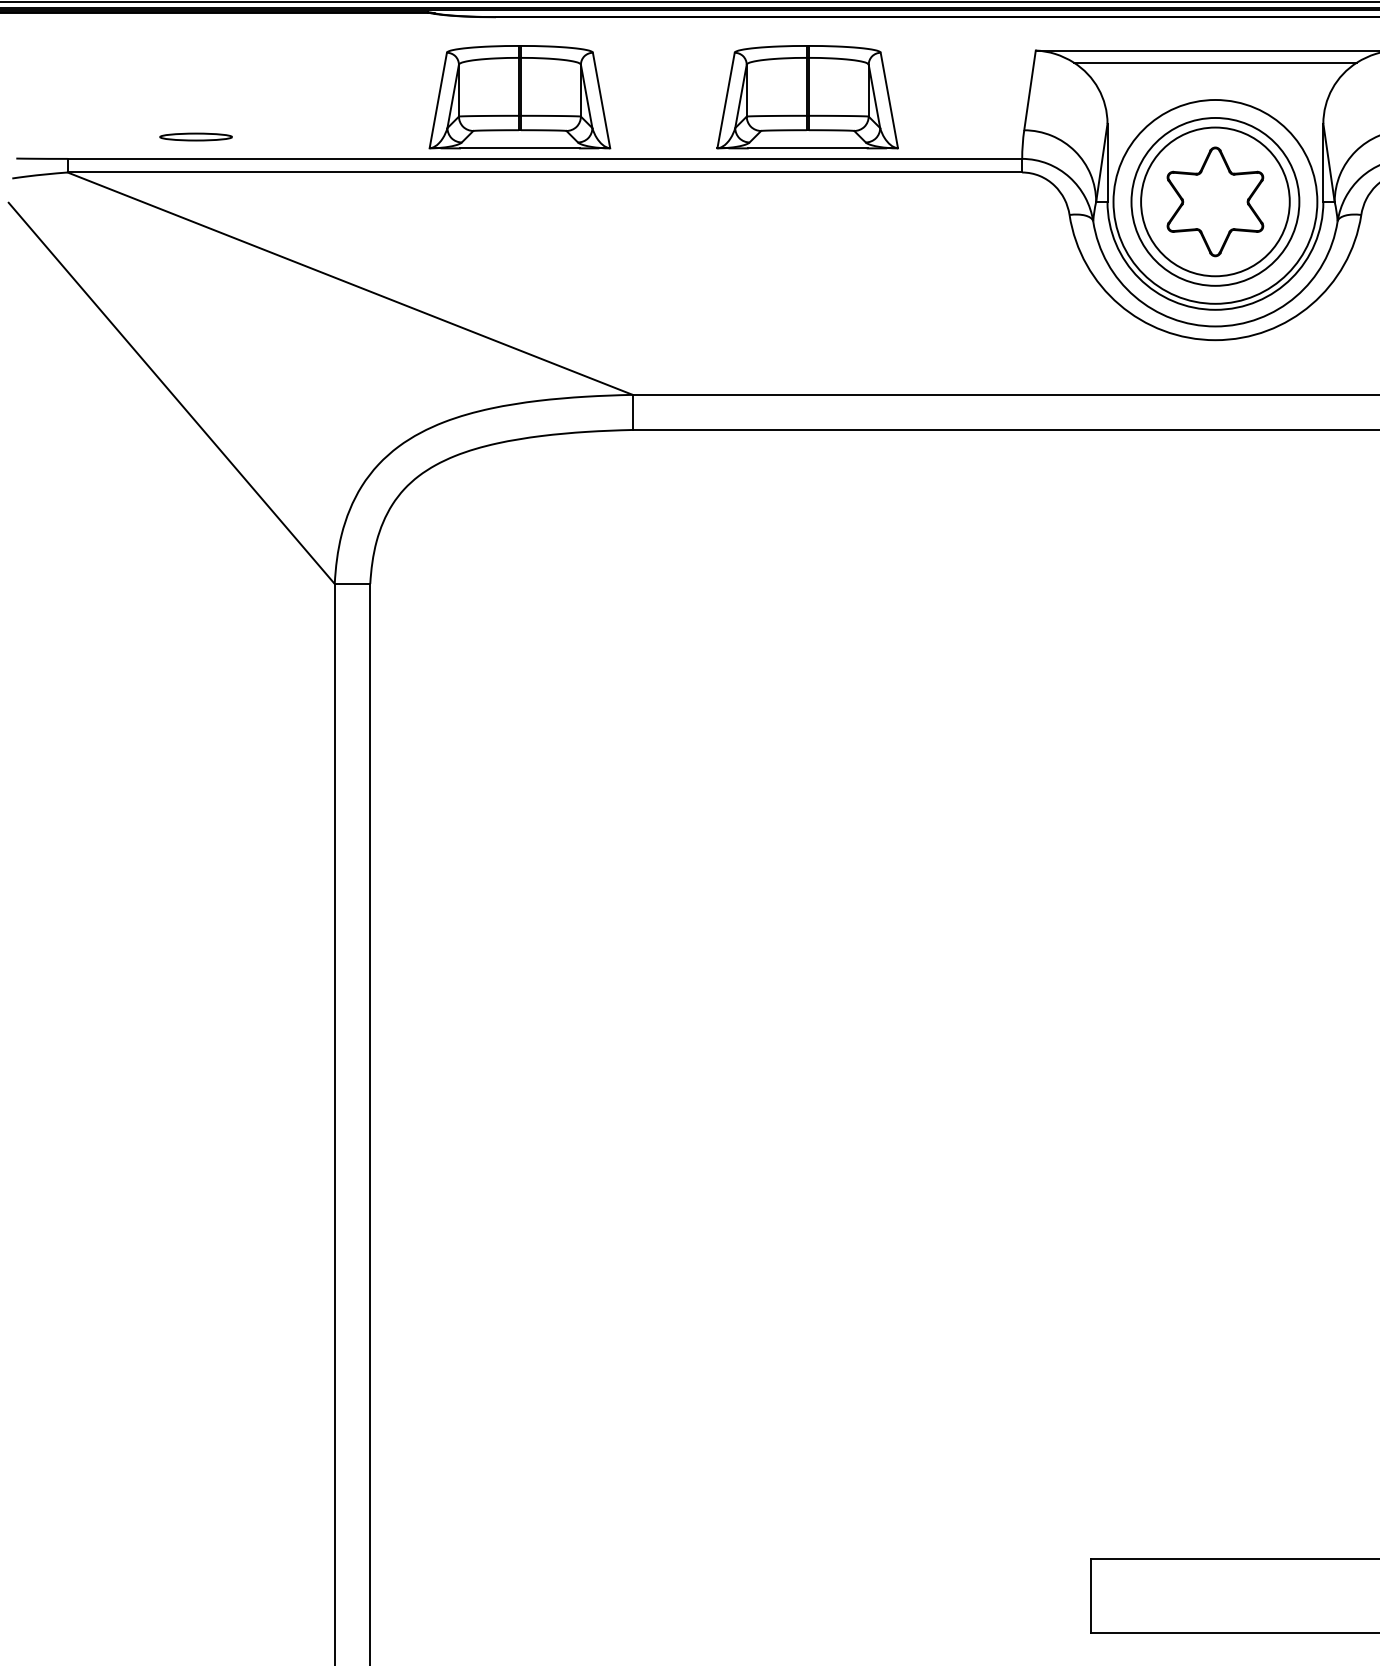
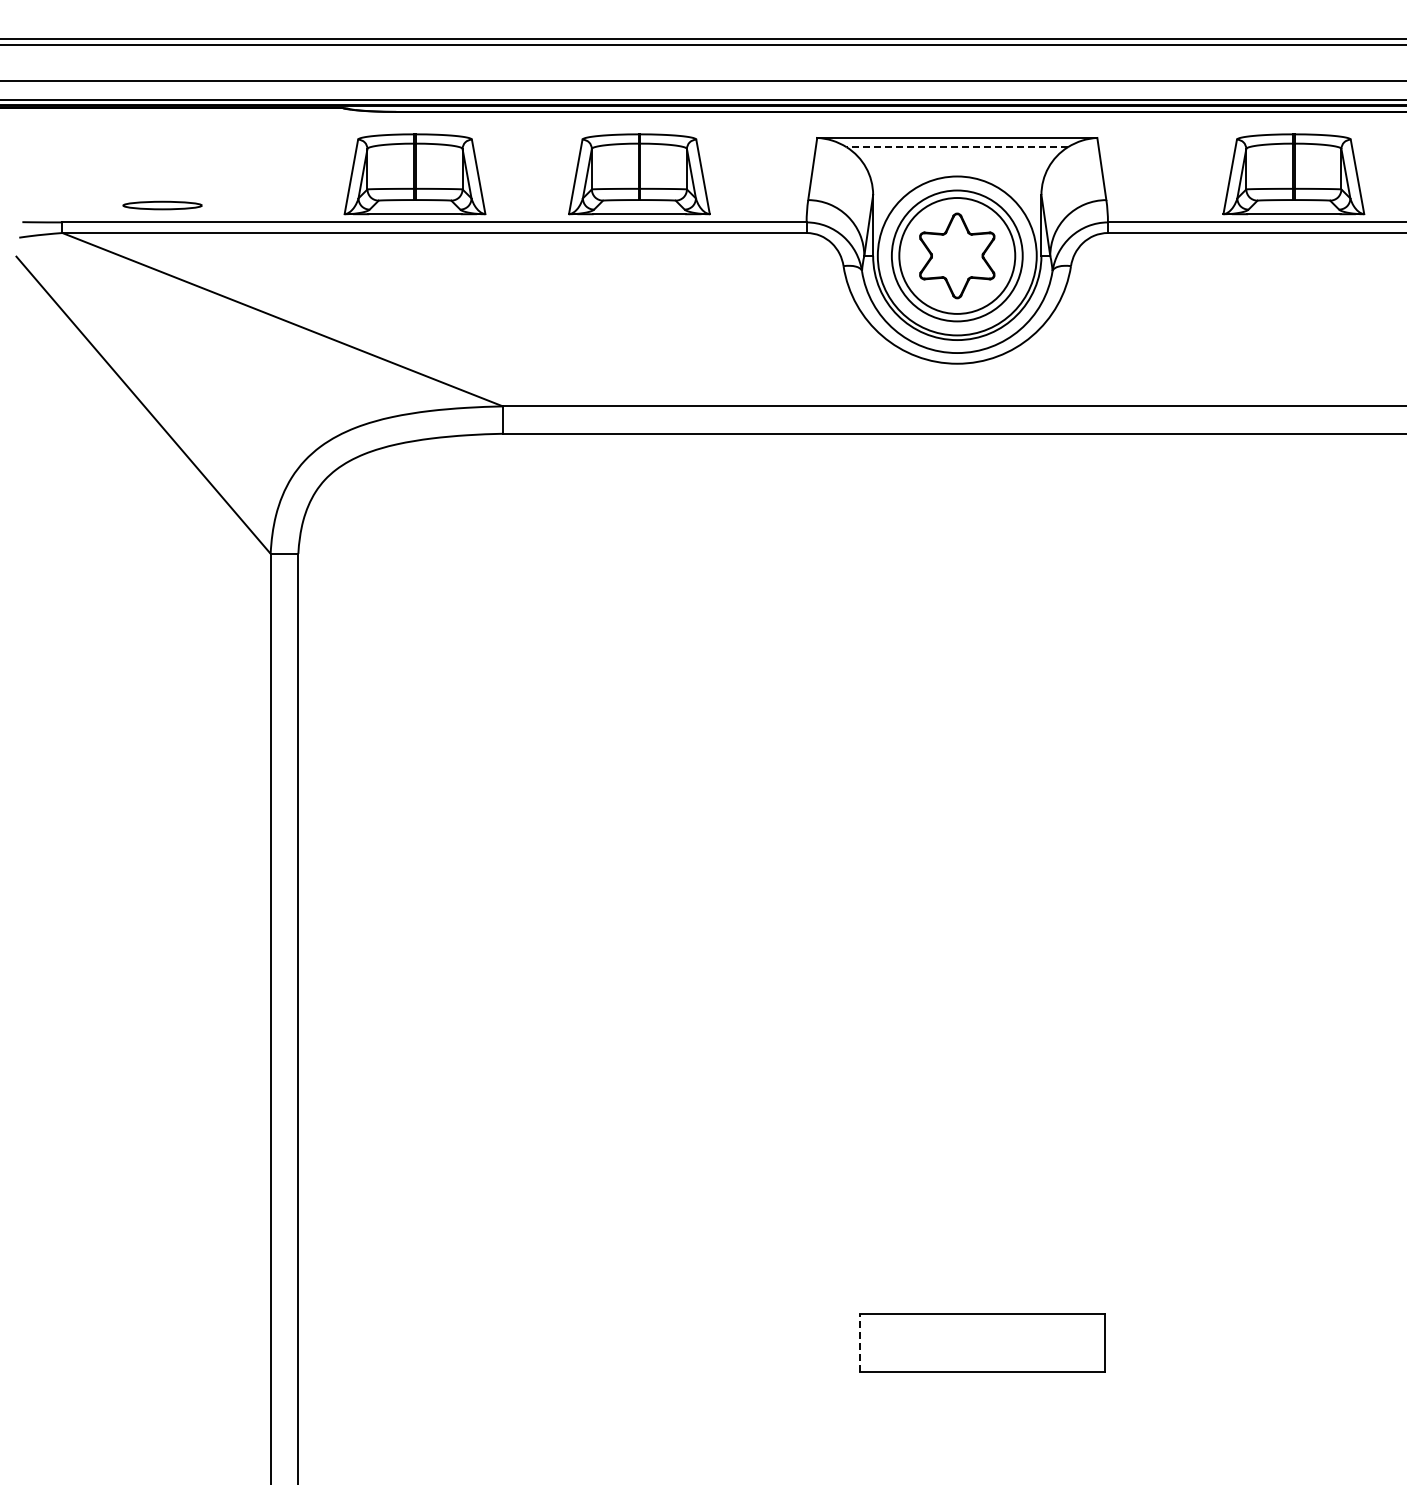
line: (1215, 62) -> (957, 147), solid -> dashed
part: (196, 135) -> (162, 204), size x1.4
line: (1091, 1596) -> (860, 1343), solid -> dashed

